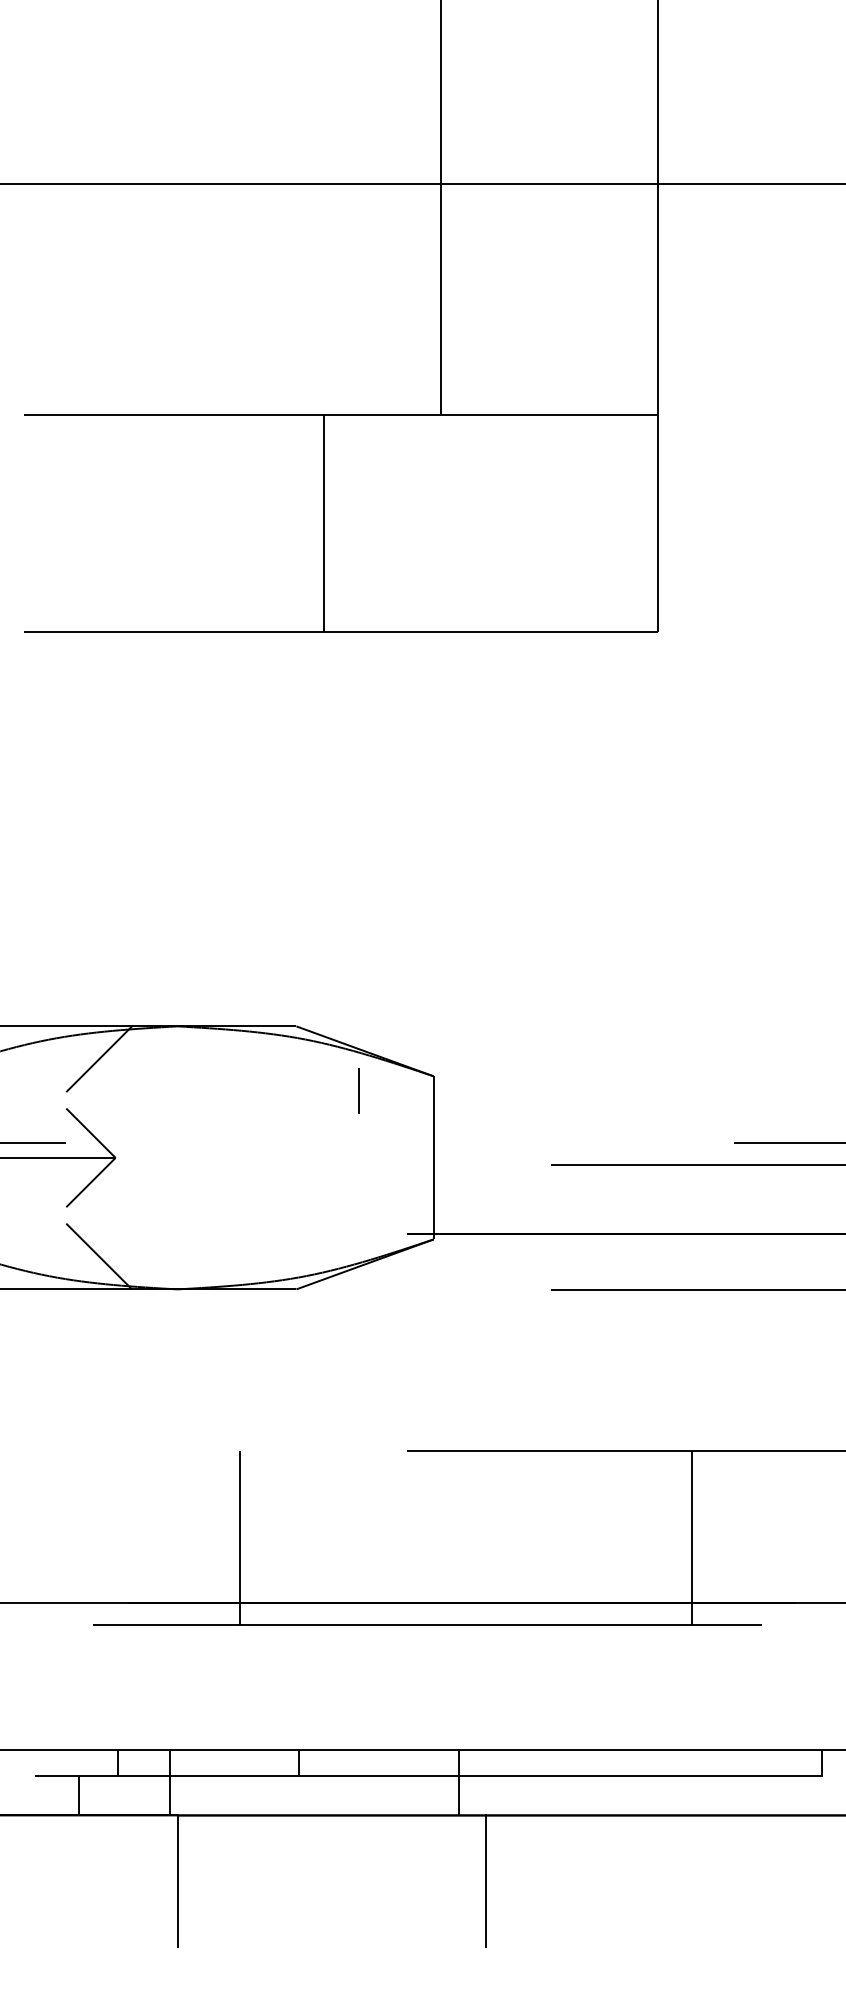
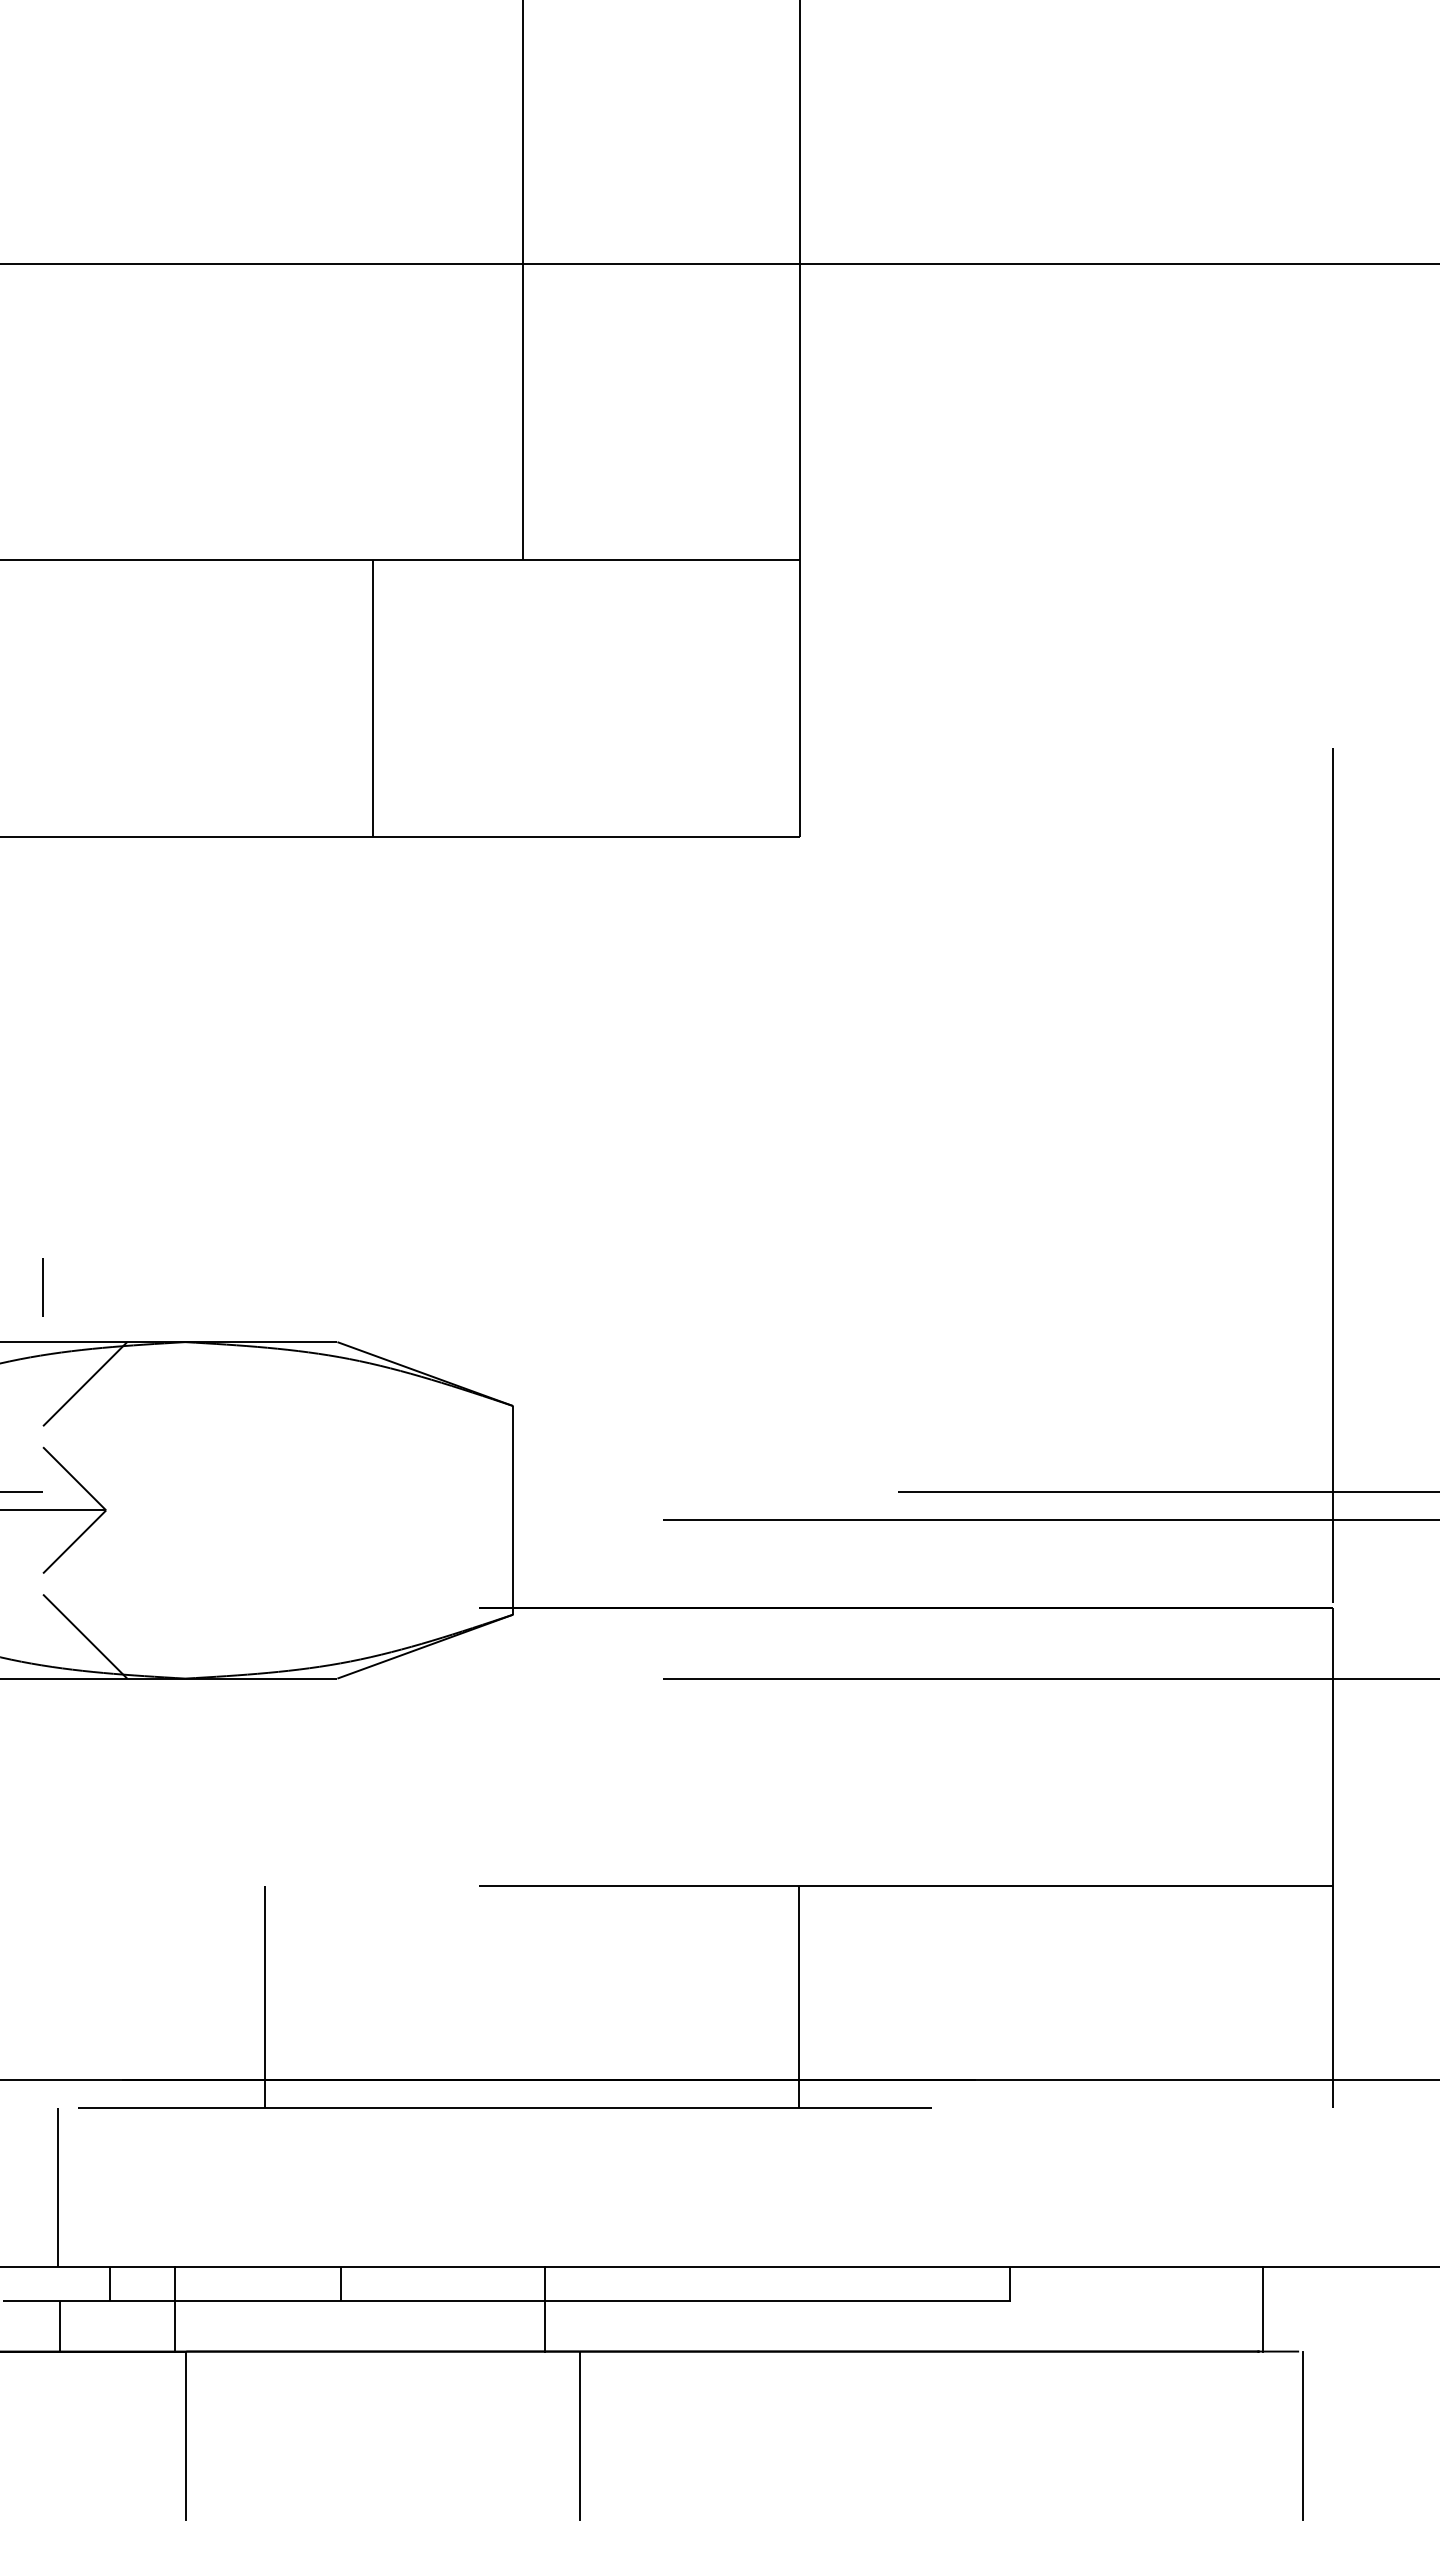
line: (358, 1090) -> (42, 1287), moved
line: (691, 1537) -> (799, 1996), moved
line: (77, 1687) -> (57, 2187), added

